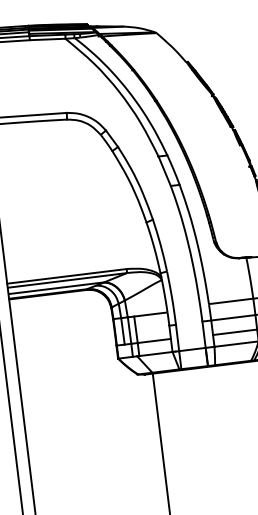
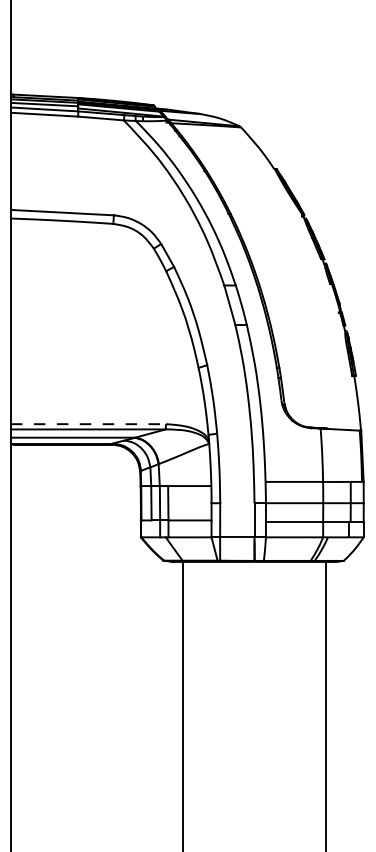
line: (66, 276) -> (88, 424), solid -> dashed

